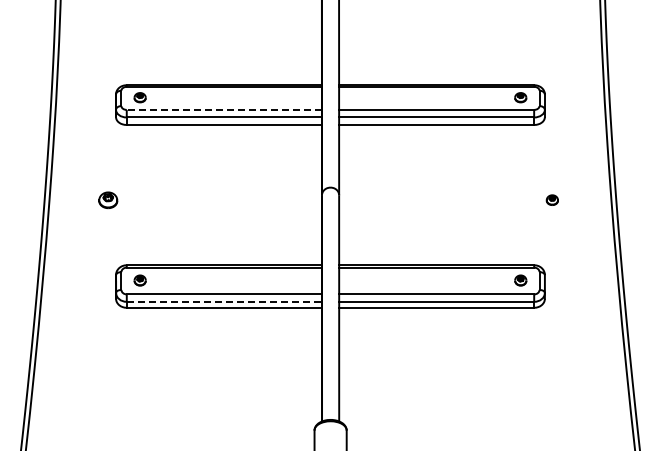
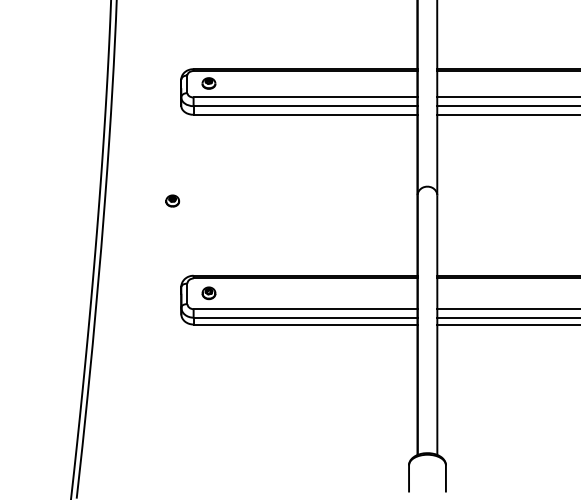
line: (224, 109) -> (305, 97), dashed -> solid
part: (108, 199) -> (172, 200), size x0.62
line: (224, 301) -> (305, 317), dashed -> solid

